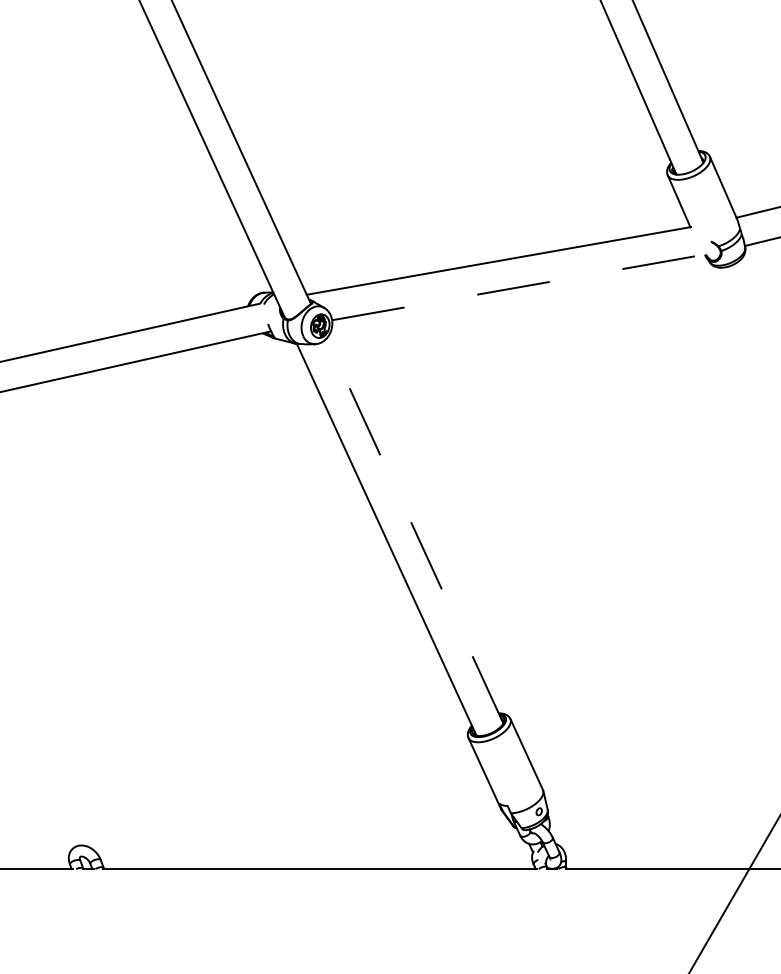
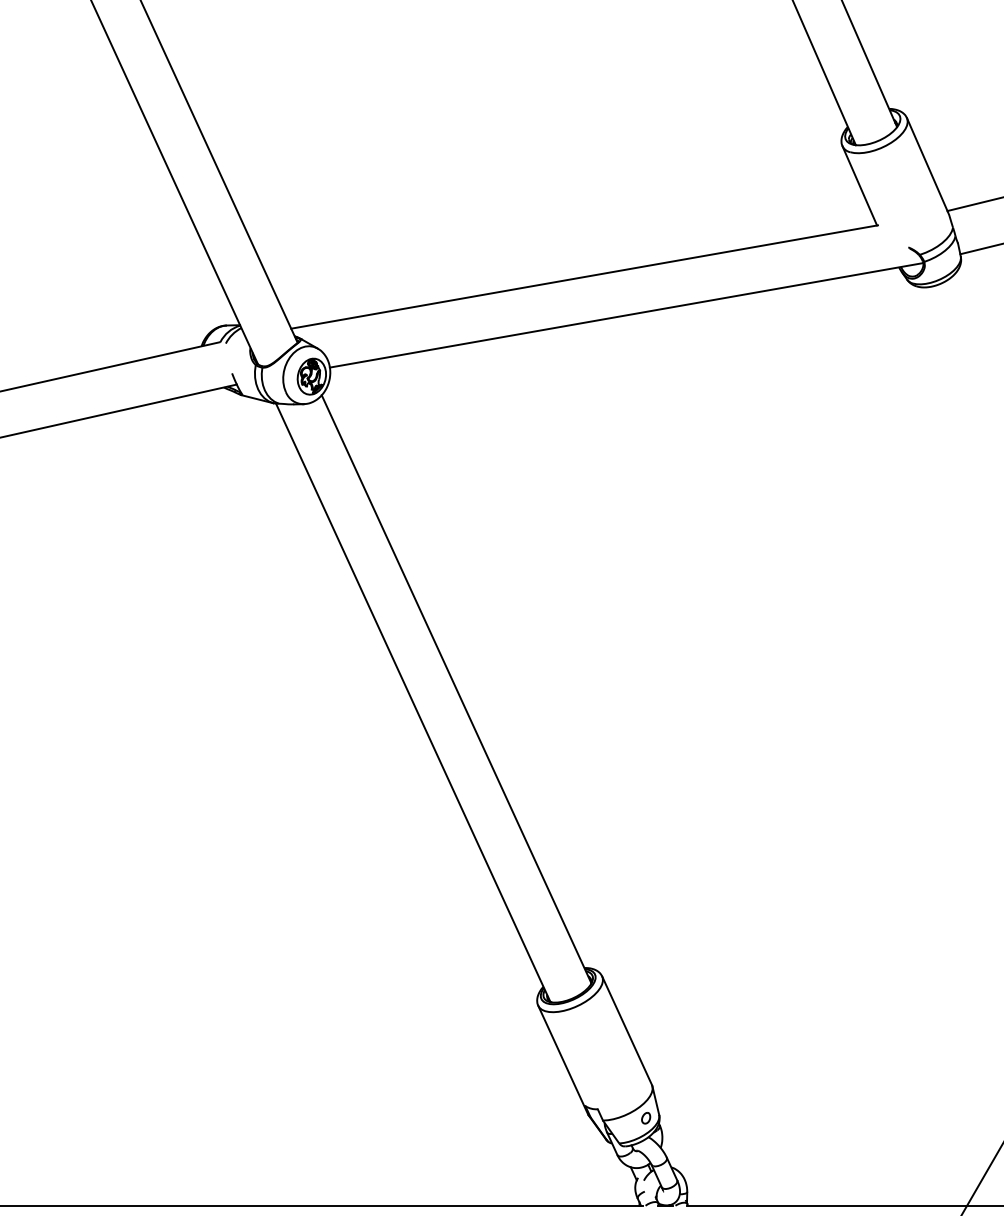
line: (526, 285) -> (626, 314), dashed -> solid
line: (415, 530) -> (457, 688), dashed -> solid

